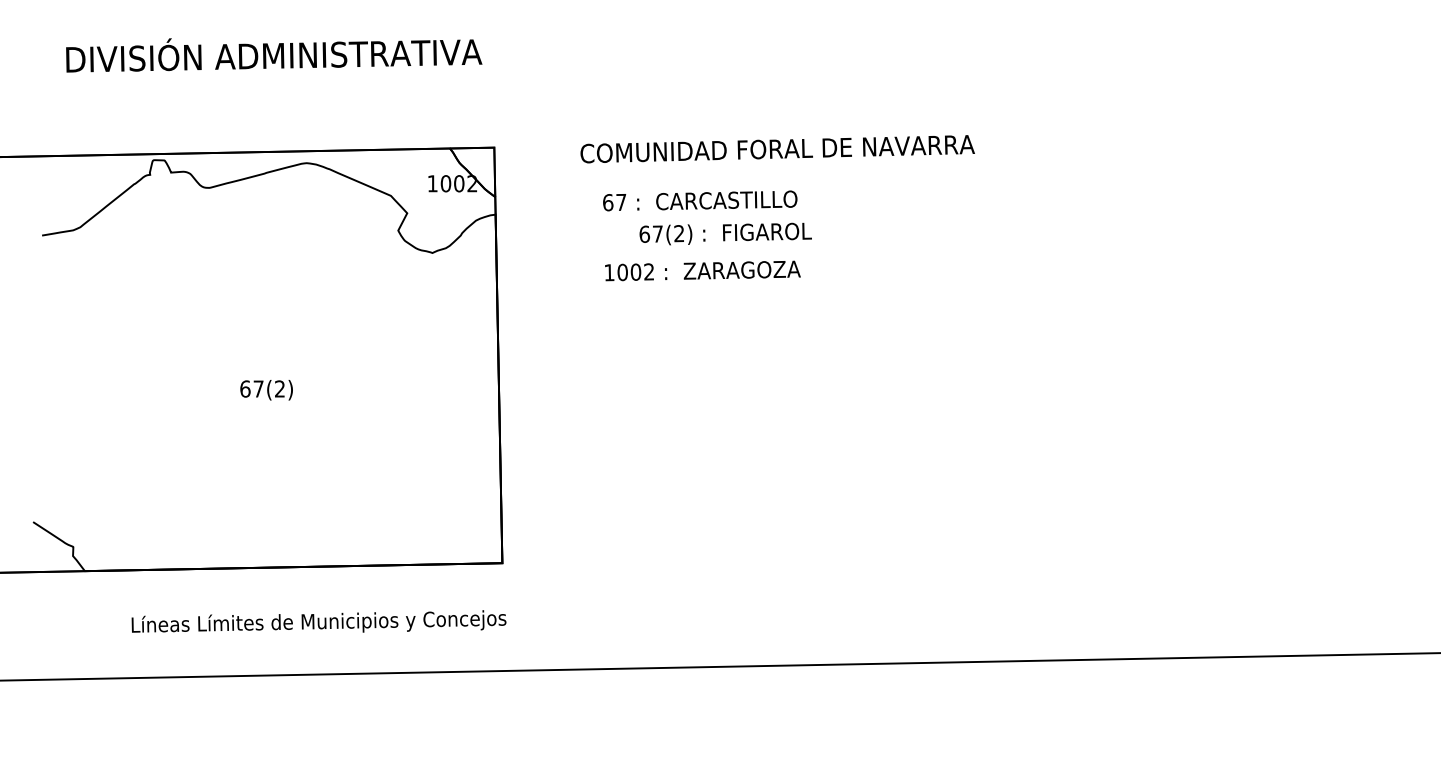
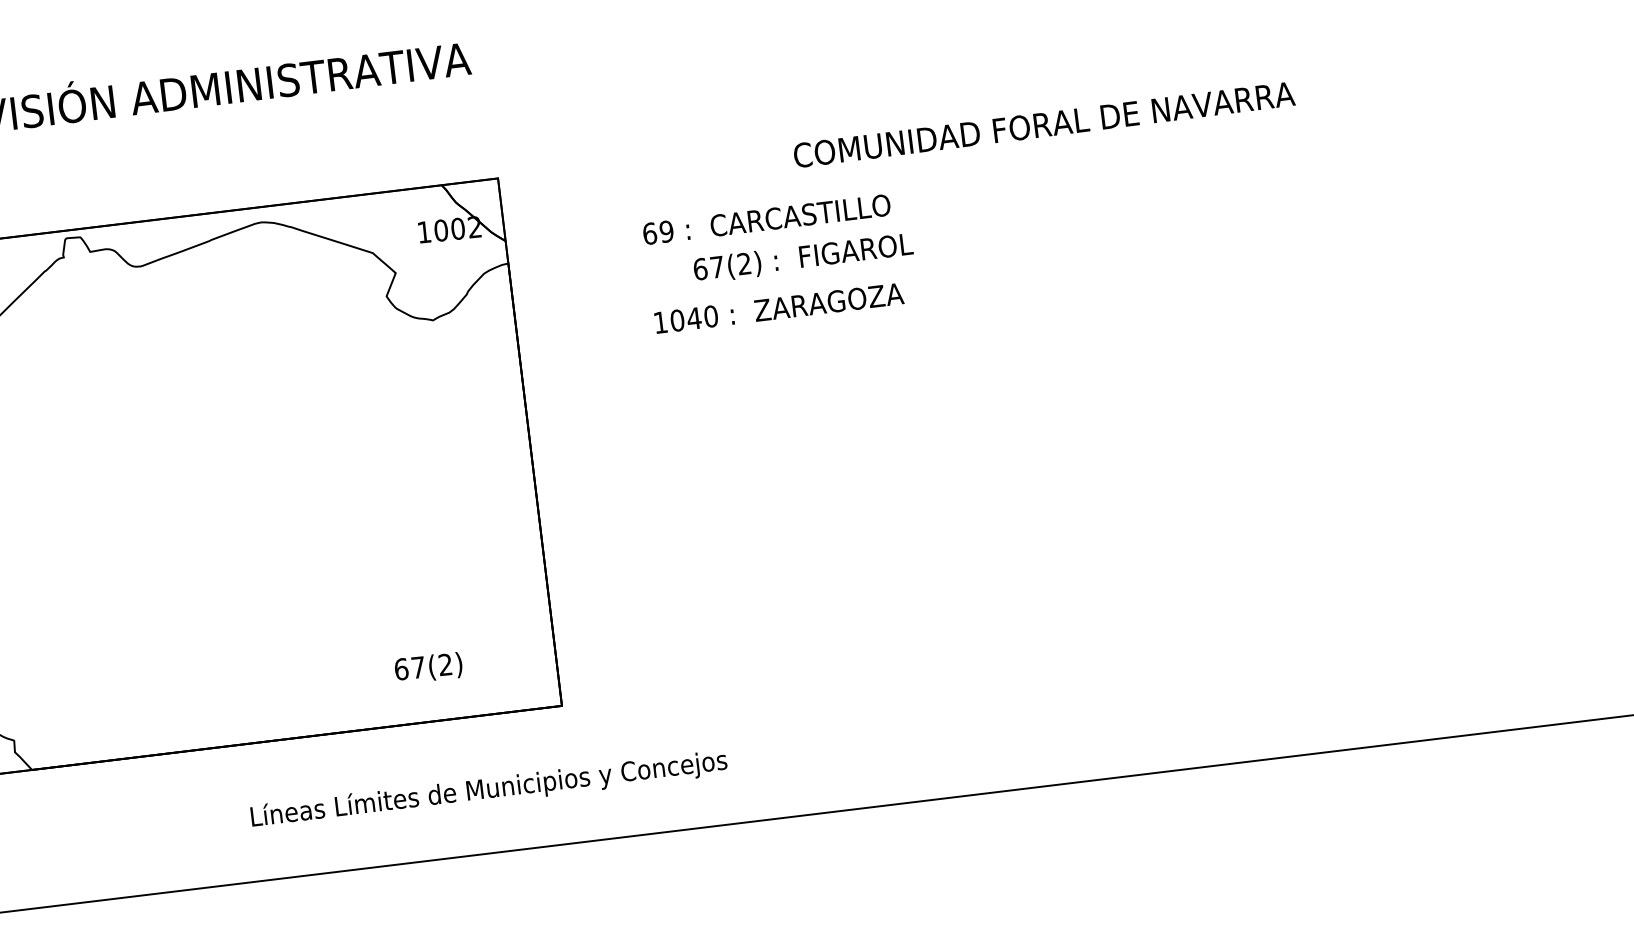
text: (777, 149) -> (1044, 125), moved
text: (621, 202) -> (666, 231), 67 -> 69
text: (642, 271) -> (702, 316), 1002 -> 1040
text: (266, 390) -> (428, 668), moved
text: (318, 621) -> (488, 788), moved

